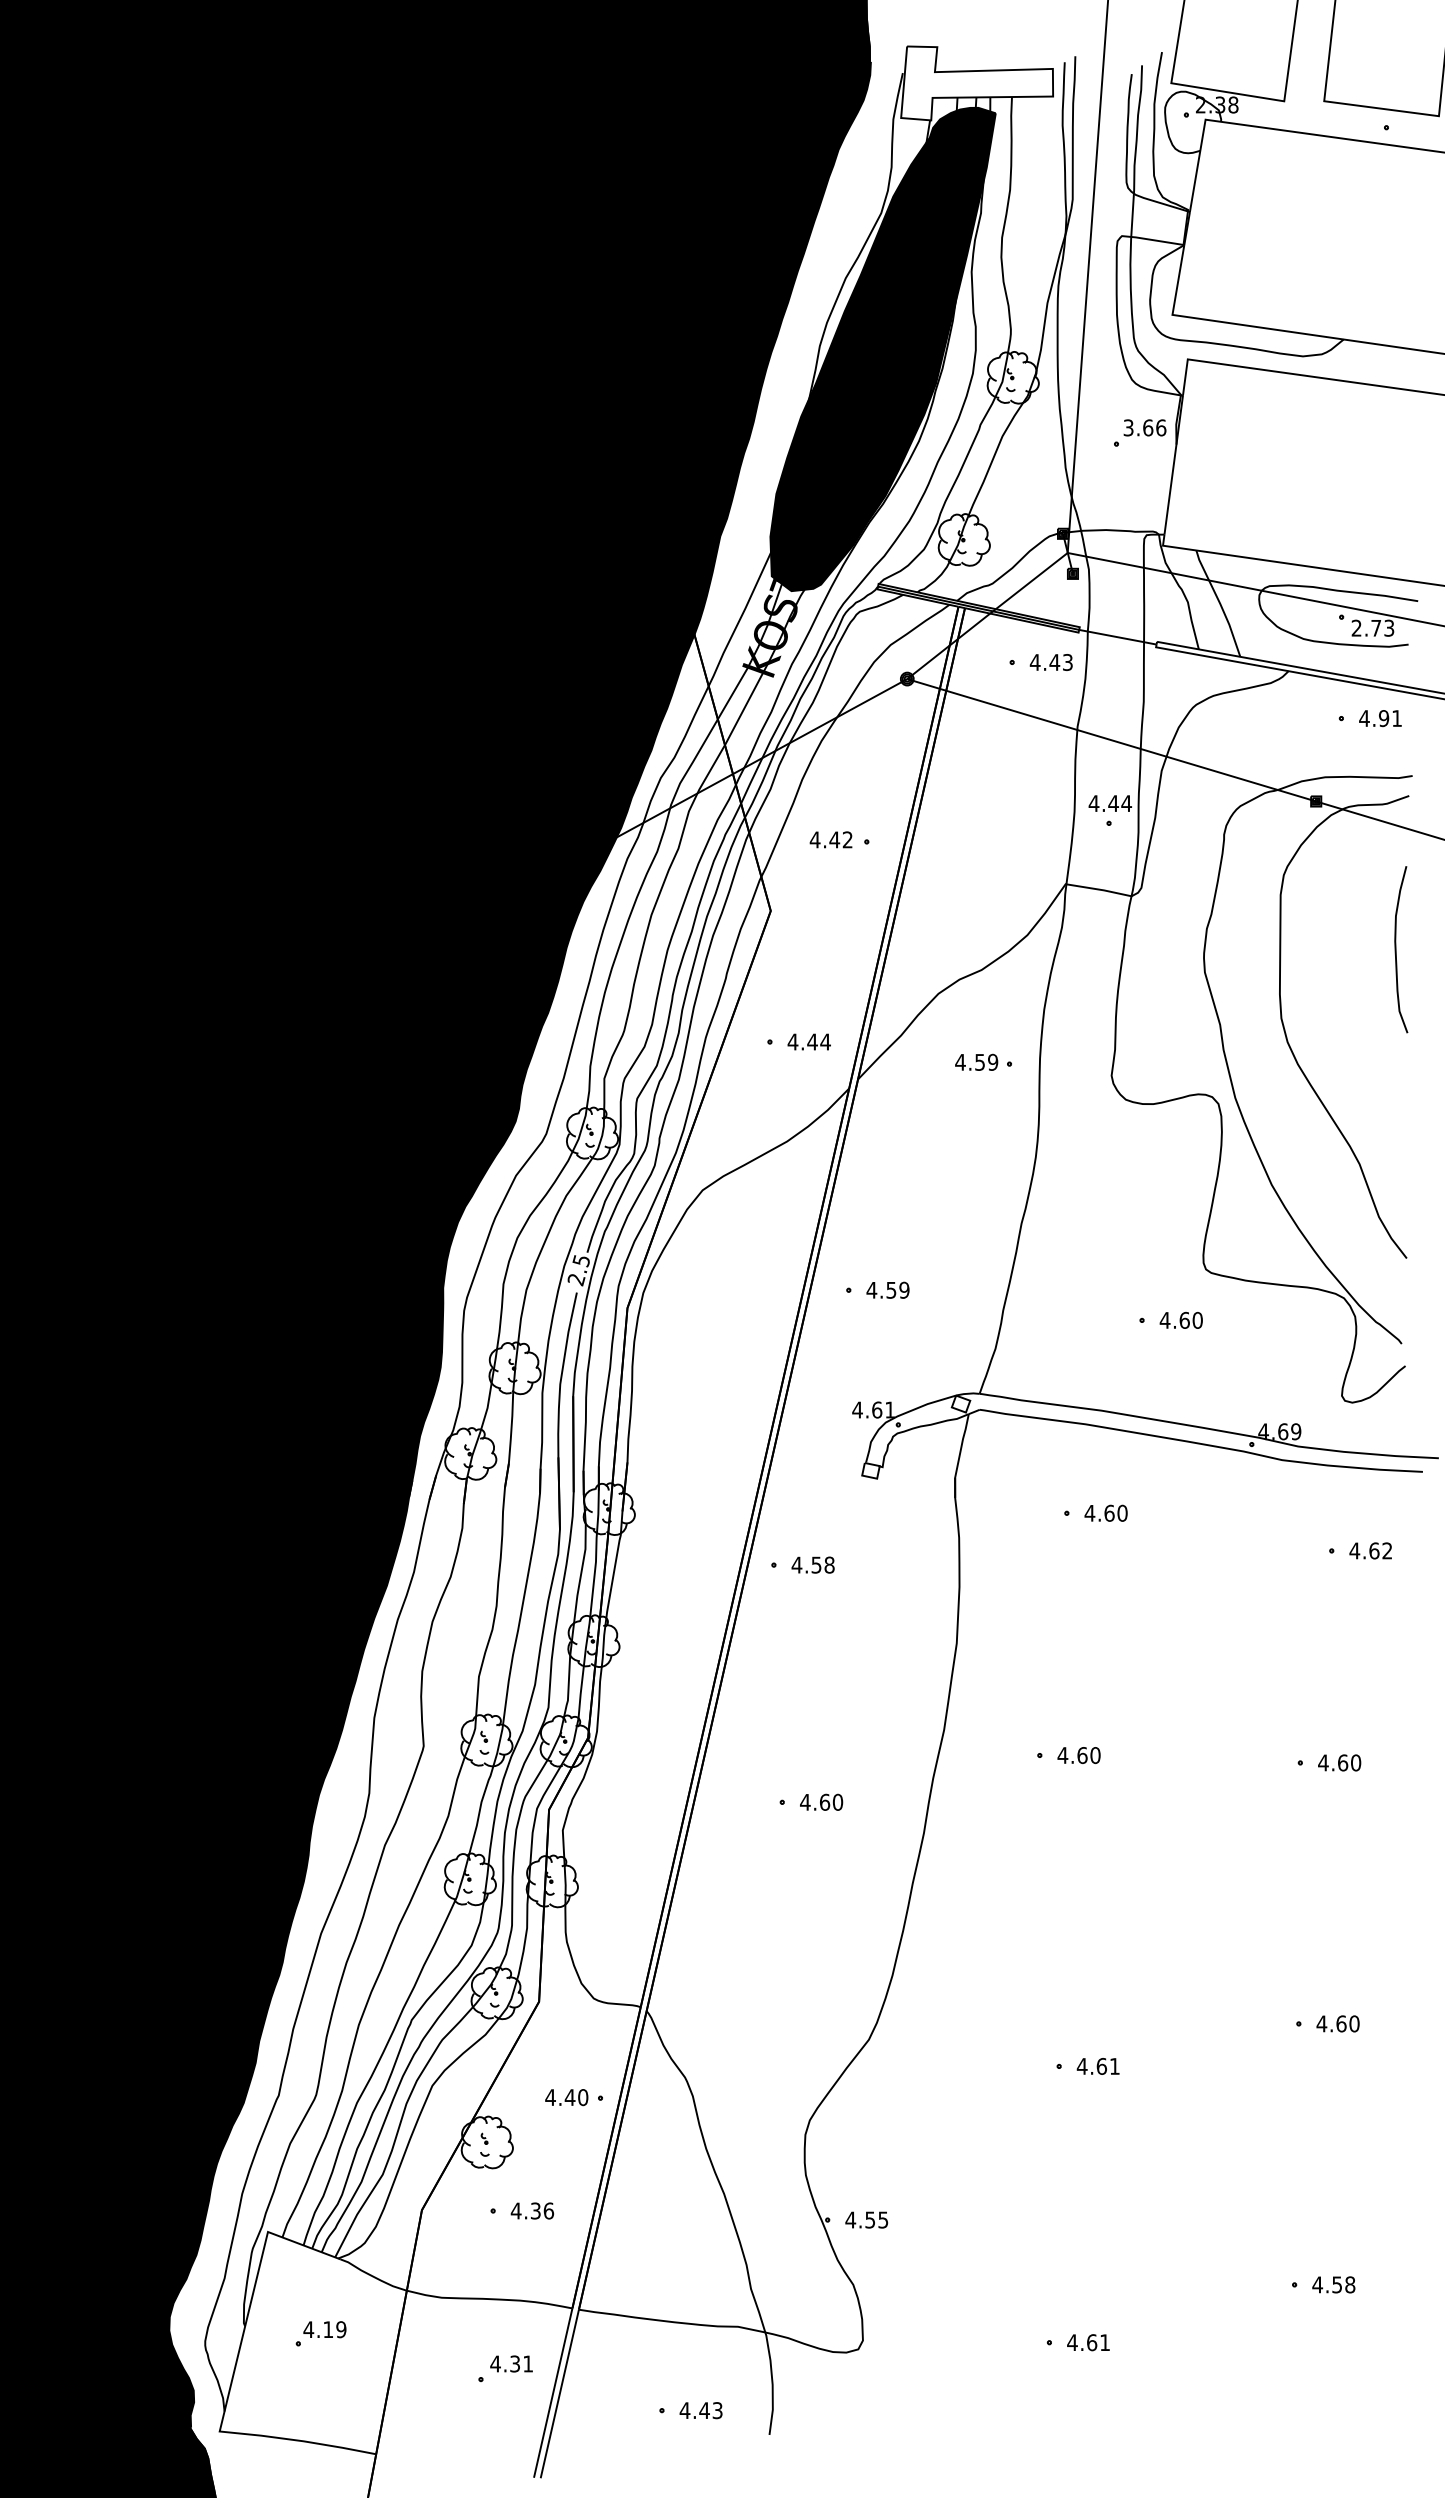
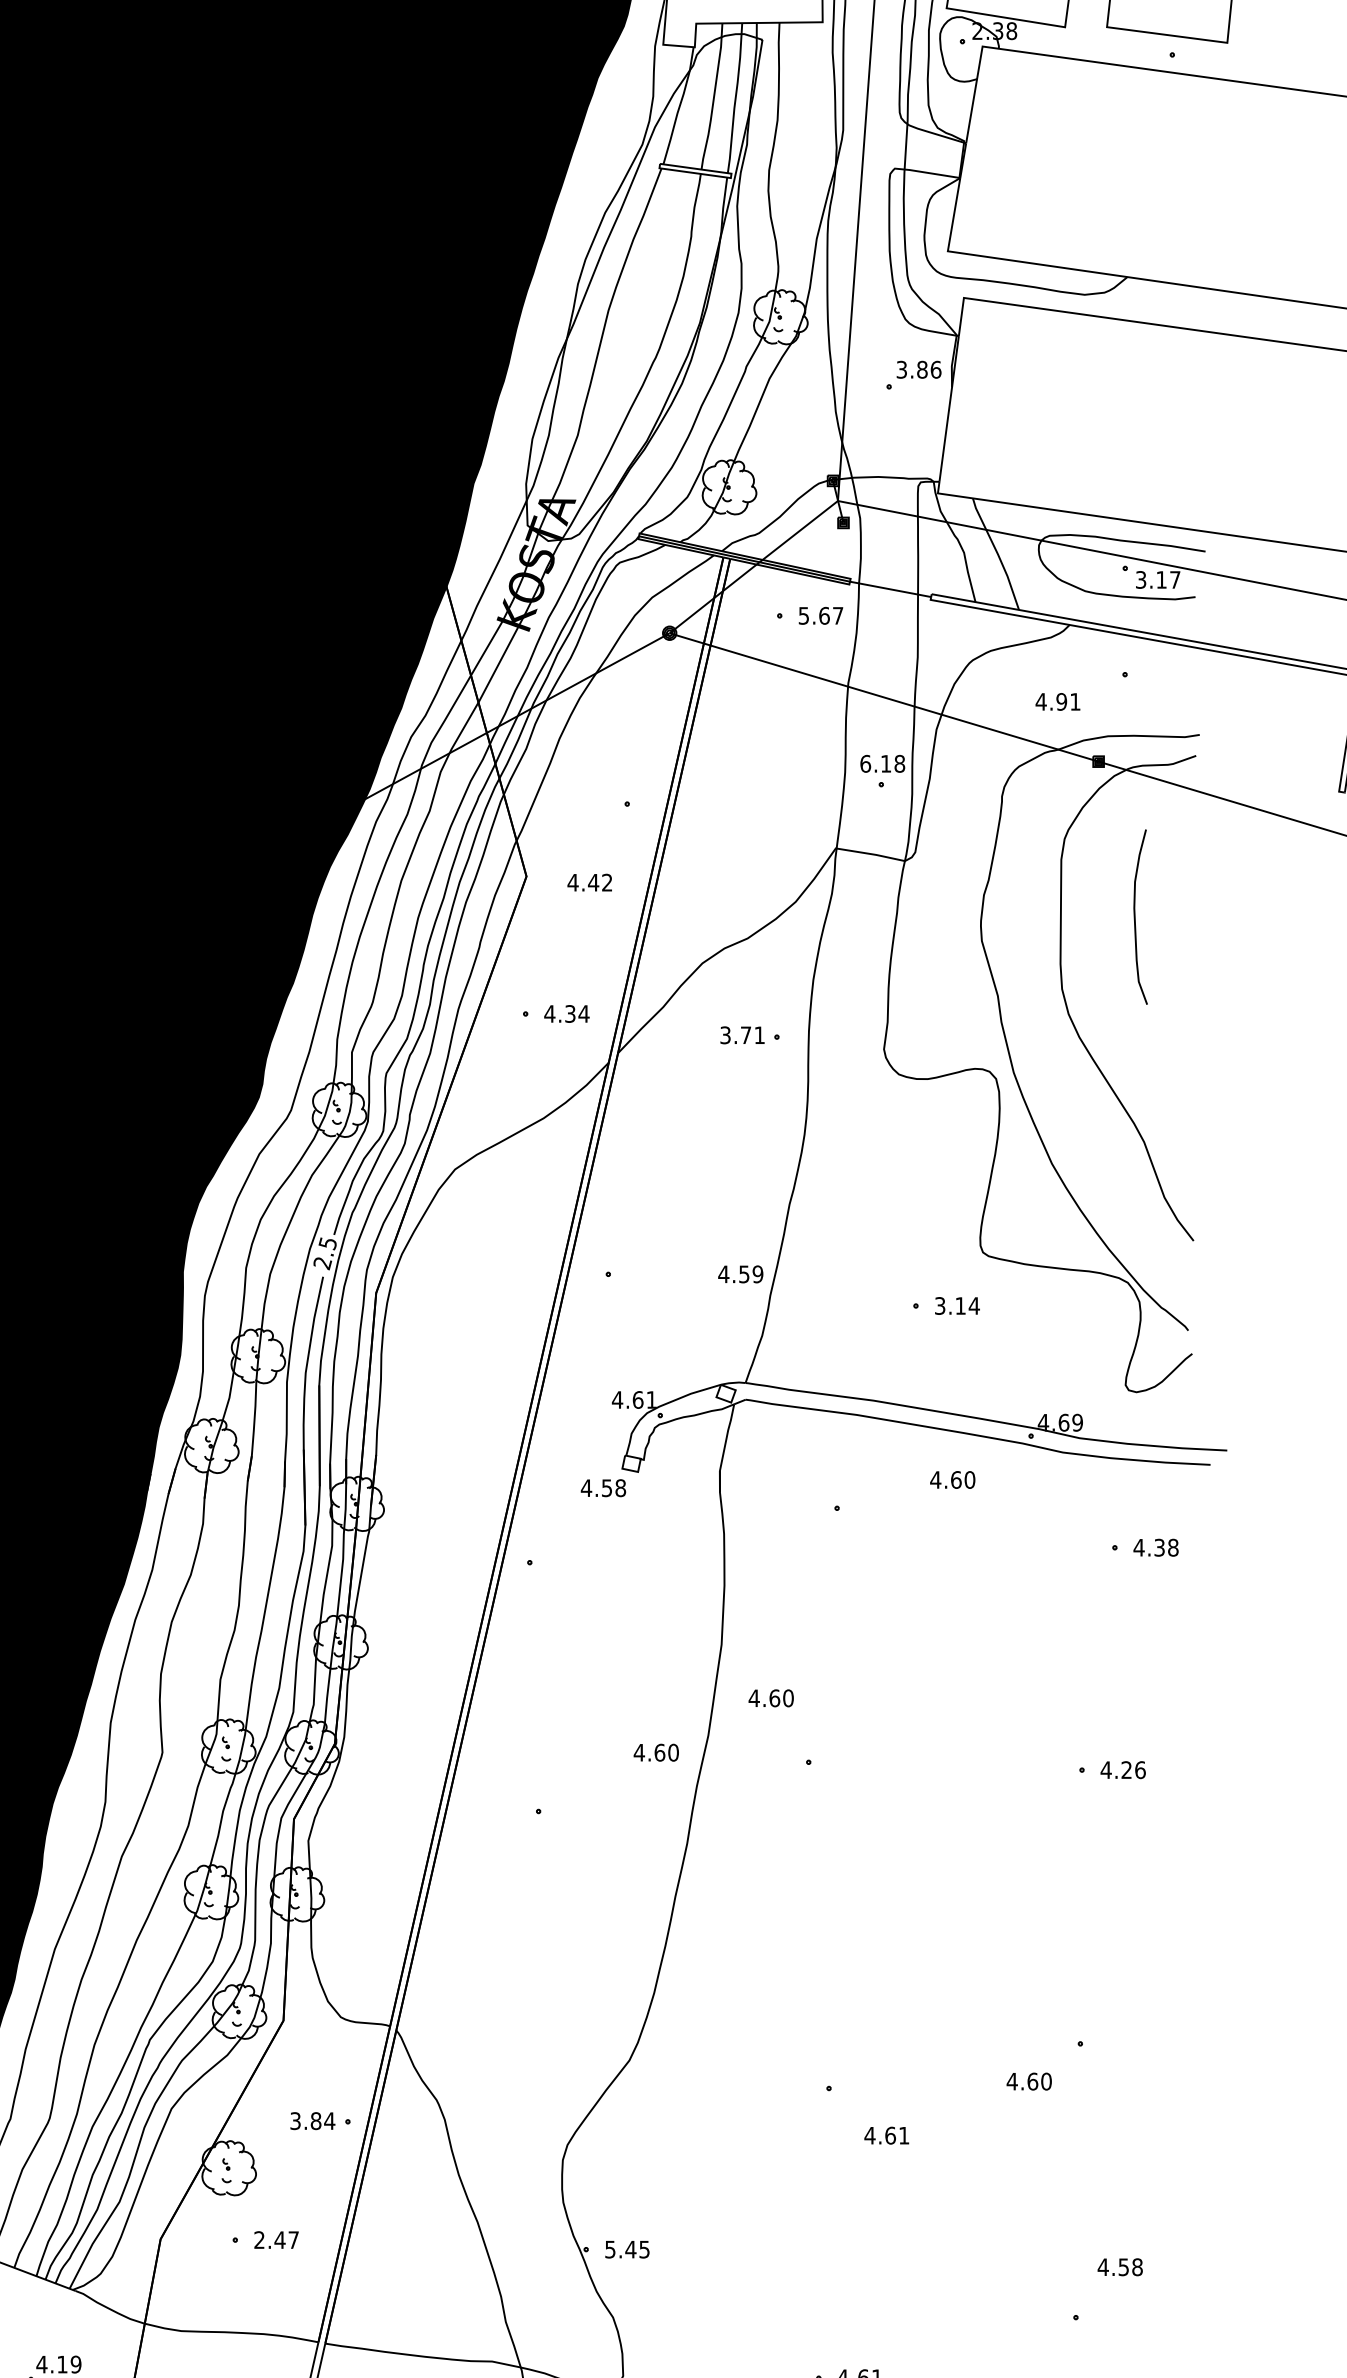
fill: (882, 349) -> (643, 287), removed
text: (1148, 427) -> (922, 369), 3.66 -> 3.86
text: (1372, 627) -> (1157, 579), 2.73 -> 3.17
text: (1050, 662) -> (819, 615), 4.43 -> 5.67
text: (1380, 718) -> (1058, 701), moved
text: (1110, 803) -> (882, 763), 4.44 -> 6.18
text: (830, 839) -> (589, 882), moved
curve: (1396, 949) -> (1135, 916), moved
text: (812, 1041) -> (570, 1013), 4.44 -> 4.34
text: (976, 1061) -> (742, 1034), 4.59 -> 3.71
text: (887, 1289) -> (740, 1273), moved
text: (1181, 1319) -> (957, 1305), 4.60 -> 3.14
text: (1105, 1512) -> (952, 1479), moved
text: (1380, 1550) -> (1166, 1547), 4.62 -> 4.38
text: (812, 1564) -> (602, 1487), moved
text: (1078, 1755) -> (770, 1698), moved
text: (1349, 1762) -> (1133, 1769), 4.60 -> 4.26
text: (821, 1801) -> (656, 1751), moved
text: (1337, 2023) -> (1028, 2081), moved
text: (1097, 2066) -> (886, 2135), moved
text: (566, 2097) -> (312, 2121), 4.40 -> 3.84
text: (532, 2210) -> (276, 2239), 4.36 -> 2.47
text: (860, 2219) -> (620, 2249), 4.55 -> 5.45
text: (1333, 2284) -> (1119, 2266), moved

